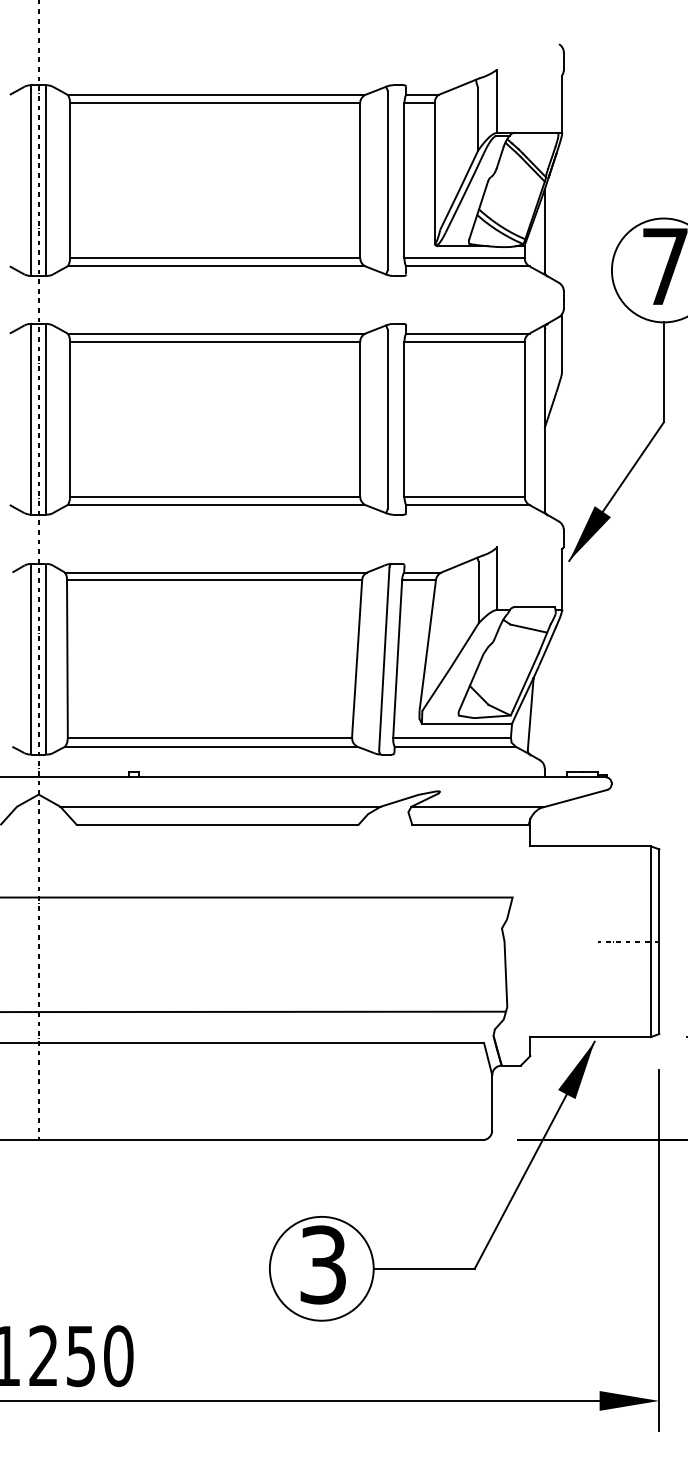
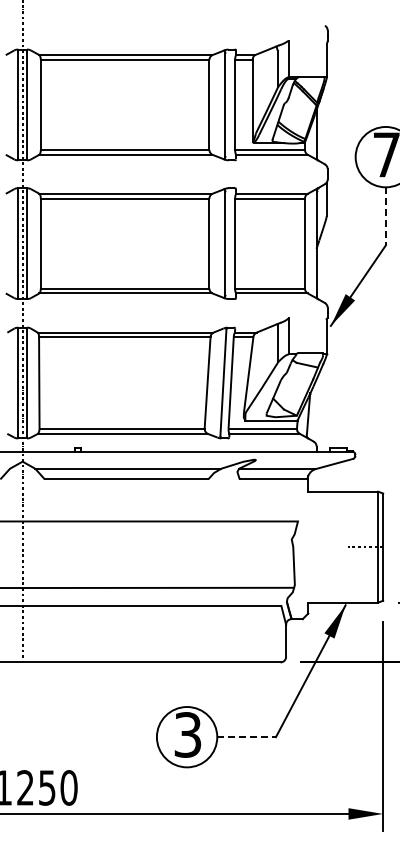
line: (663, 372) -> (385, 216), solid -> dashed
line: (425, 1269) -> (247, 737), solid -> dashed

